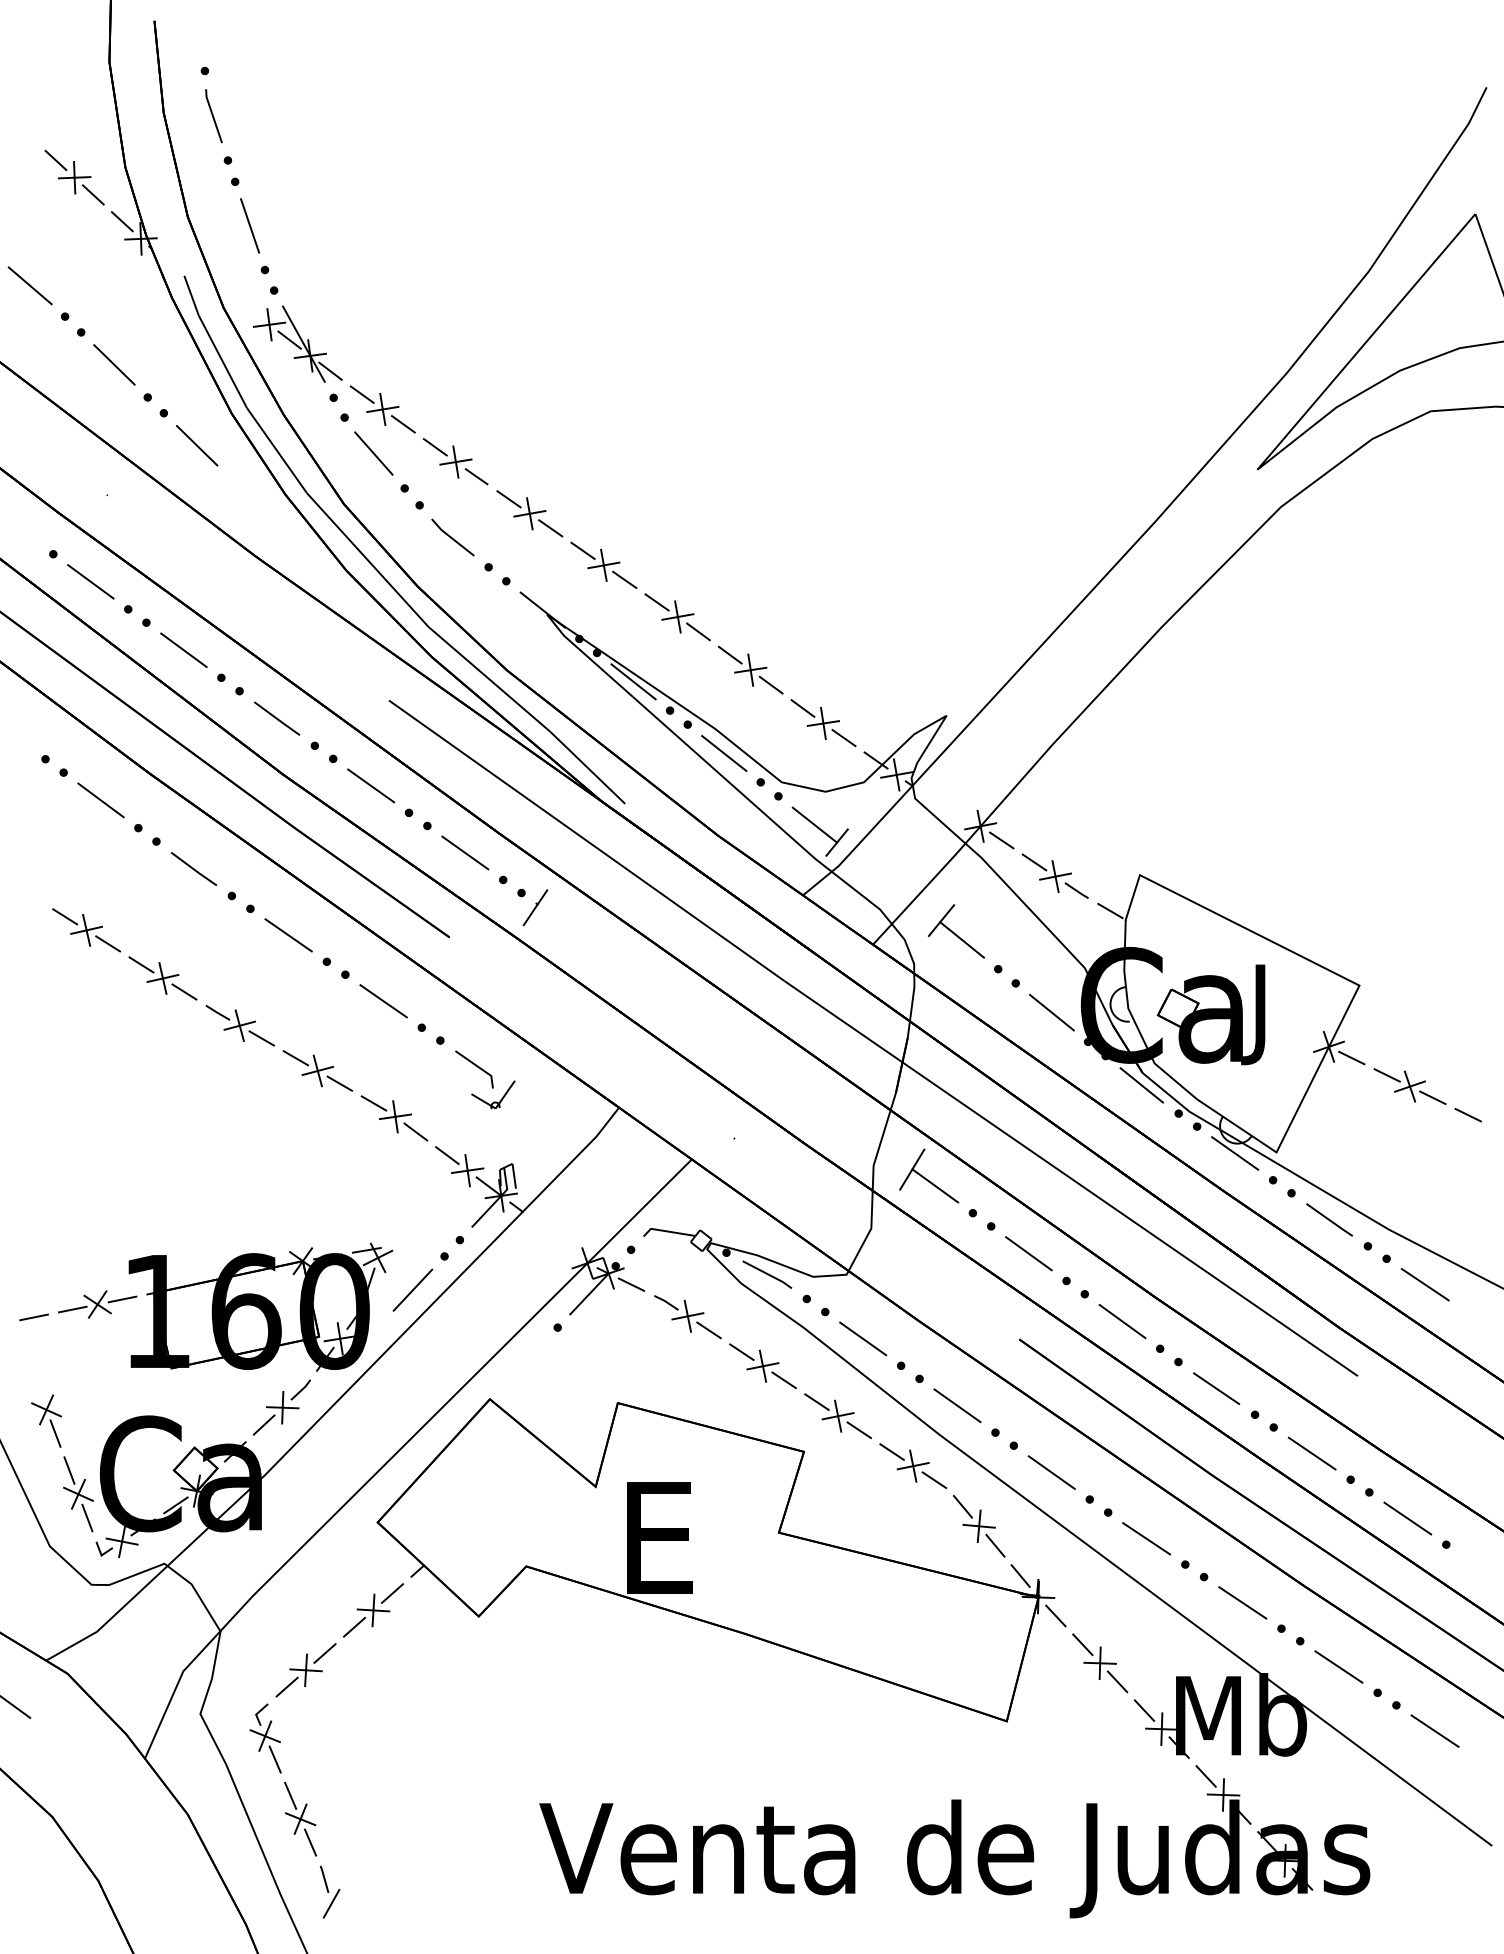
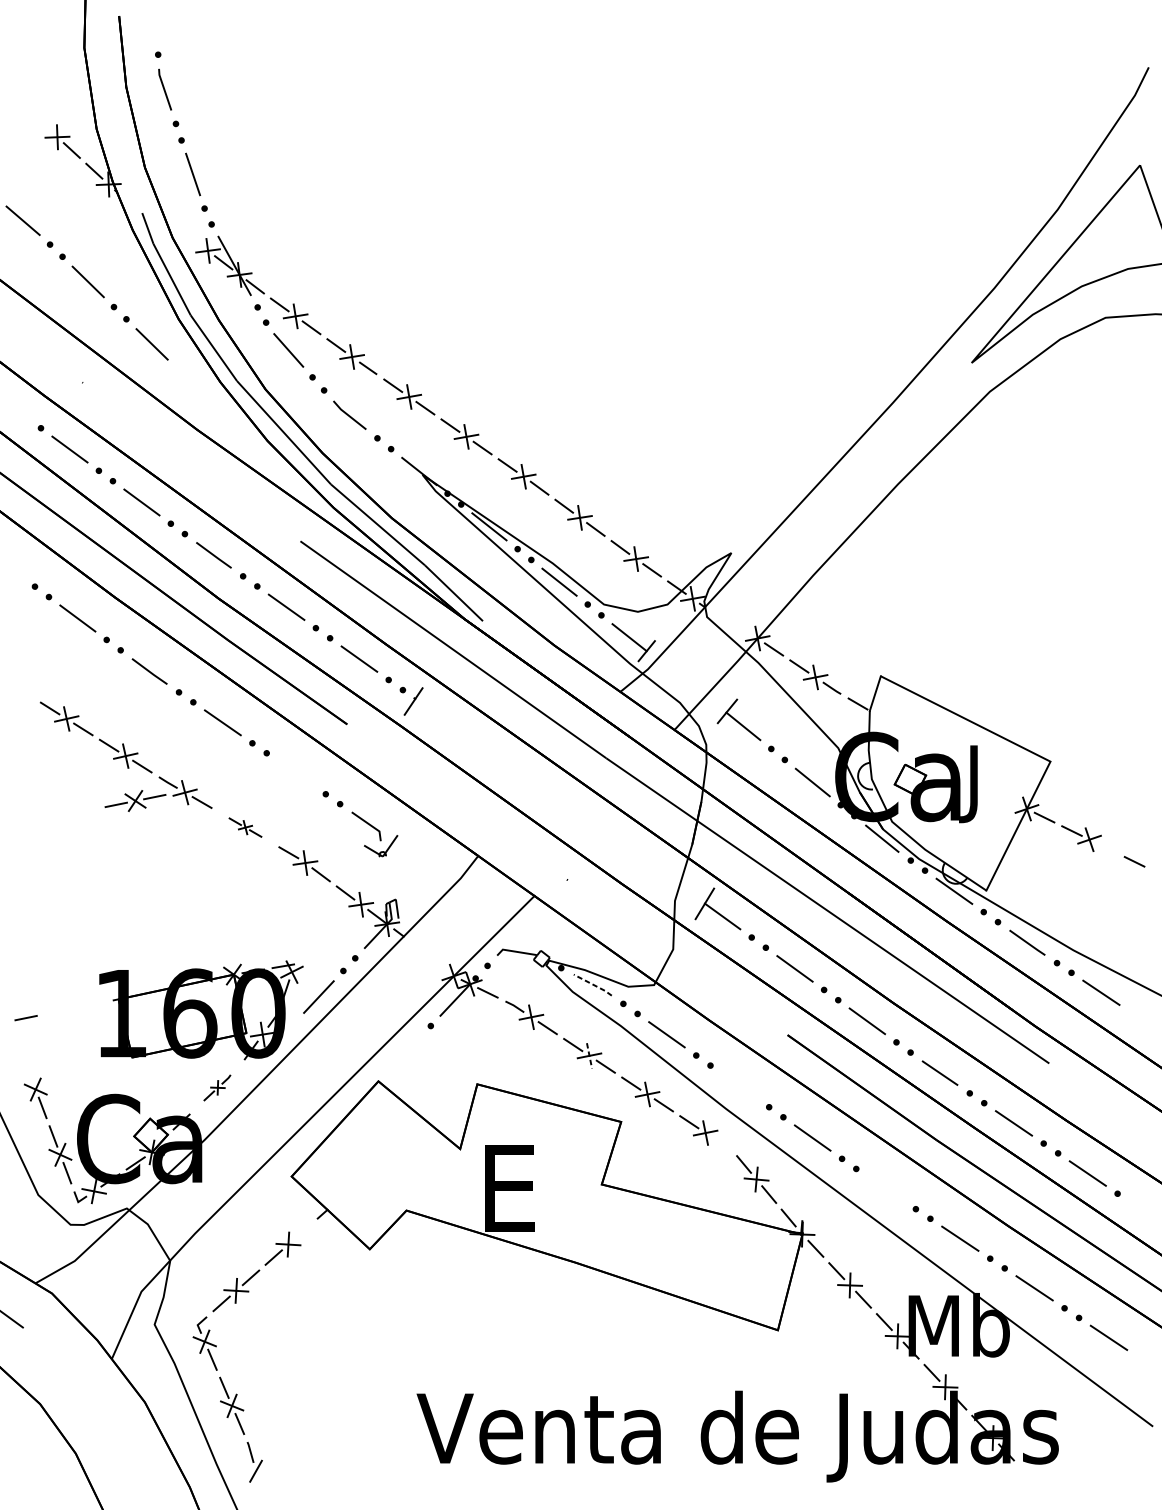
line: (55, 160) -> (42, 123), removed
line: (383, 1001) -> (296, 773), removed
part: (317, 1070) -> (245, 827), size x0.6
line: (1432, 1097) -> (1106, 848), removed
line: (768, 1274) -> (593, 984), solid -> dashed
part: (97, 1304) -> (135, 800), moved
line: (763, 1366) -> (589, 1056), solid -> dashed
line: (957, 1405) -> (739, 1086), removed
part: (281, 1407) -> (217, 1087), size x0.6
line: (934, 1480) -> (722, 1144), removed
line: (1146, 1538) -> (885, 1188), removed
line: (392, 1593) -> (303, 1231), removed

